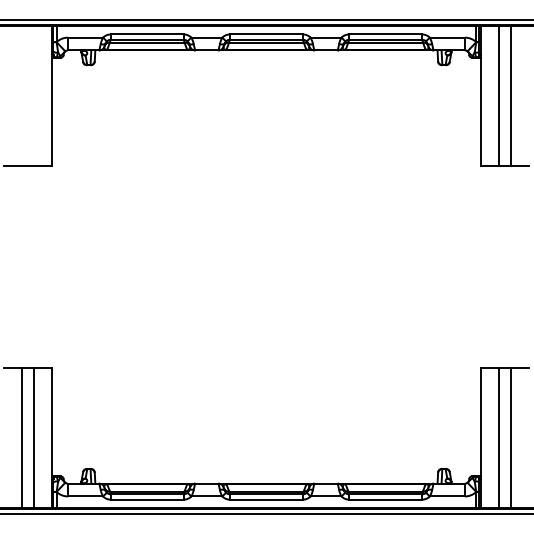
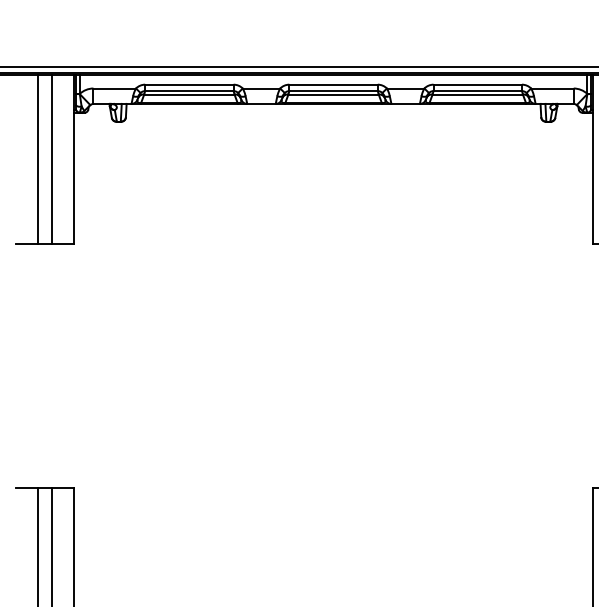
line: (22, 96) -> (38, 159), added
line: (33, 96) -> (51, 159), added

